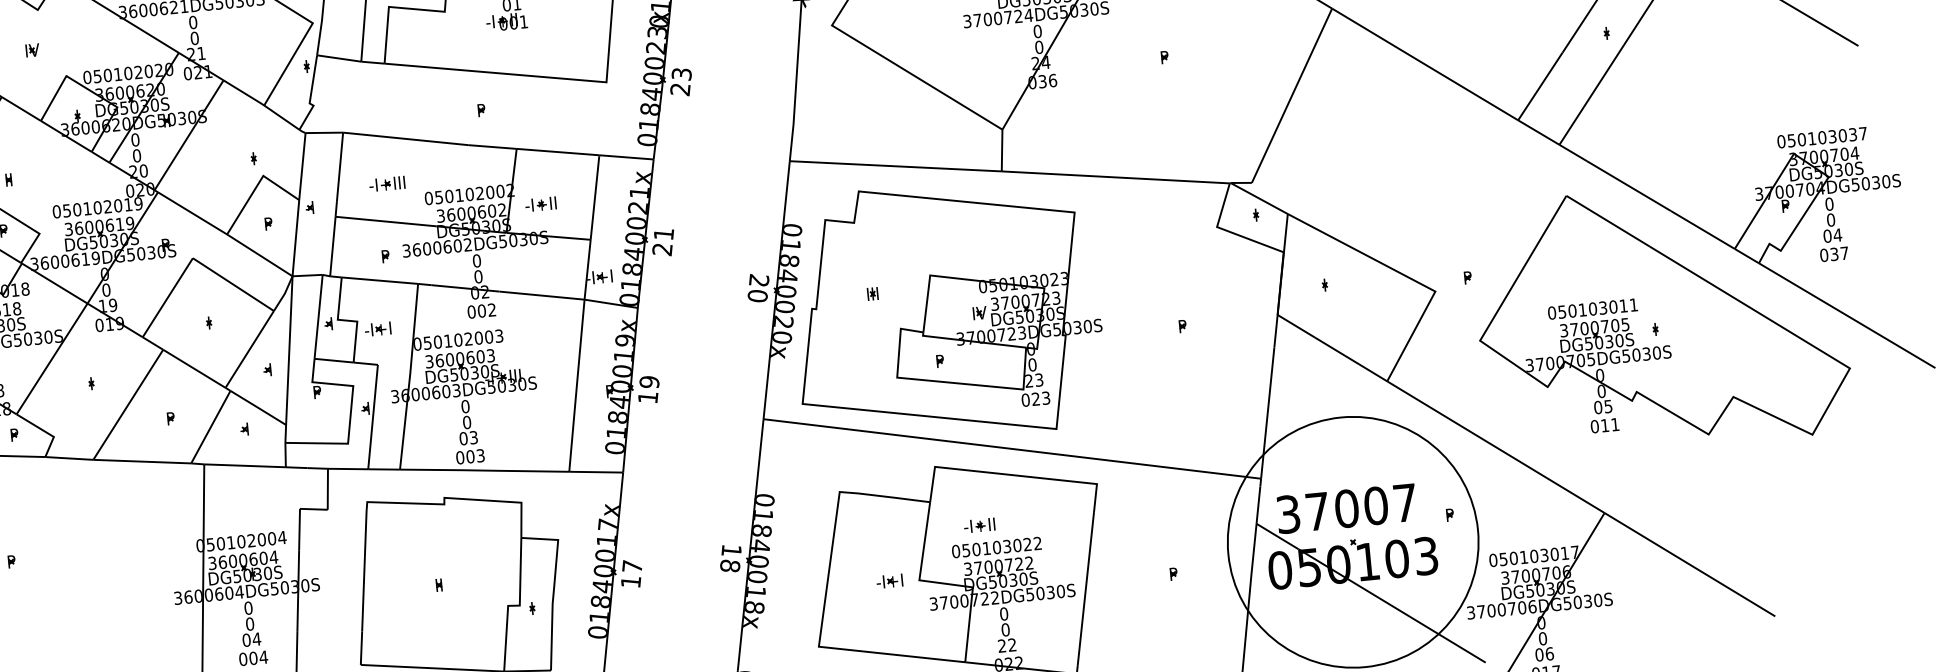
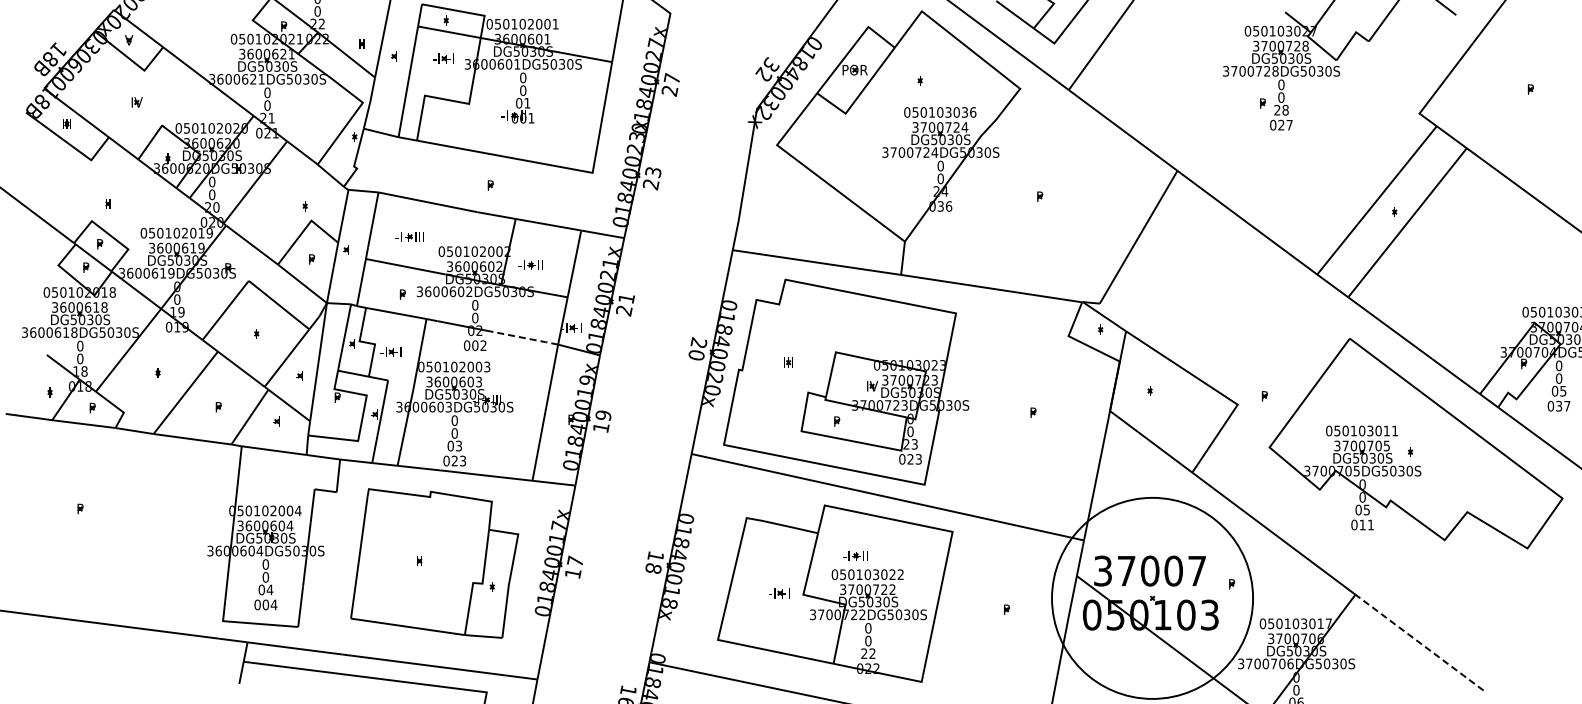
text: (1836, 235) -> (1562, 391), 04 -> 05
line: (543, 296) -> (525, 338), solid -> dashed
text: (470, 456) -> (454, 460), 003 -> 023
line: (1689, 564) -> (1419, 642), solid -> dashed

